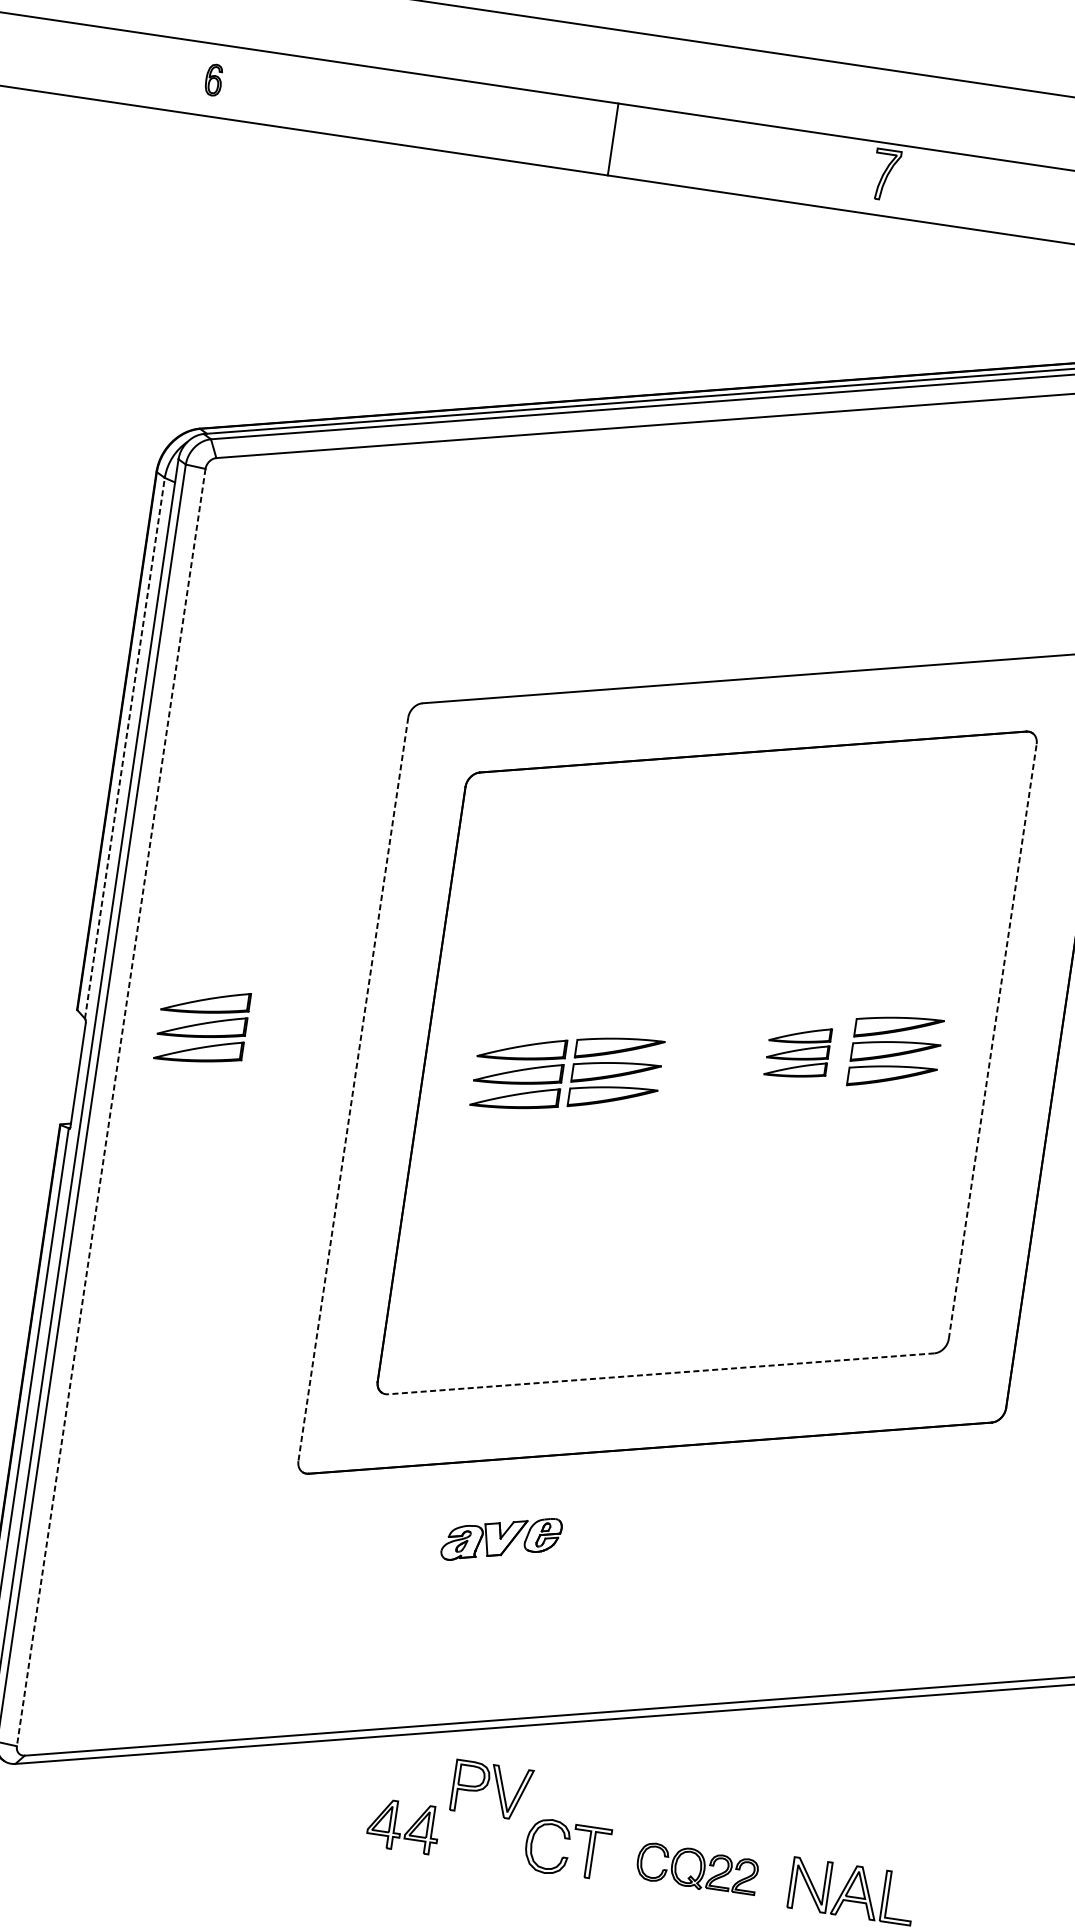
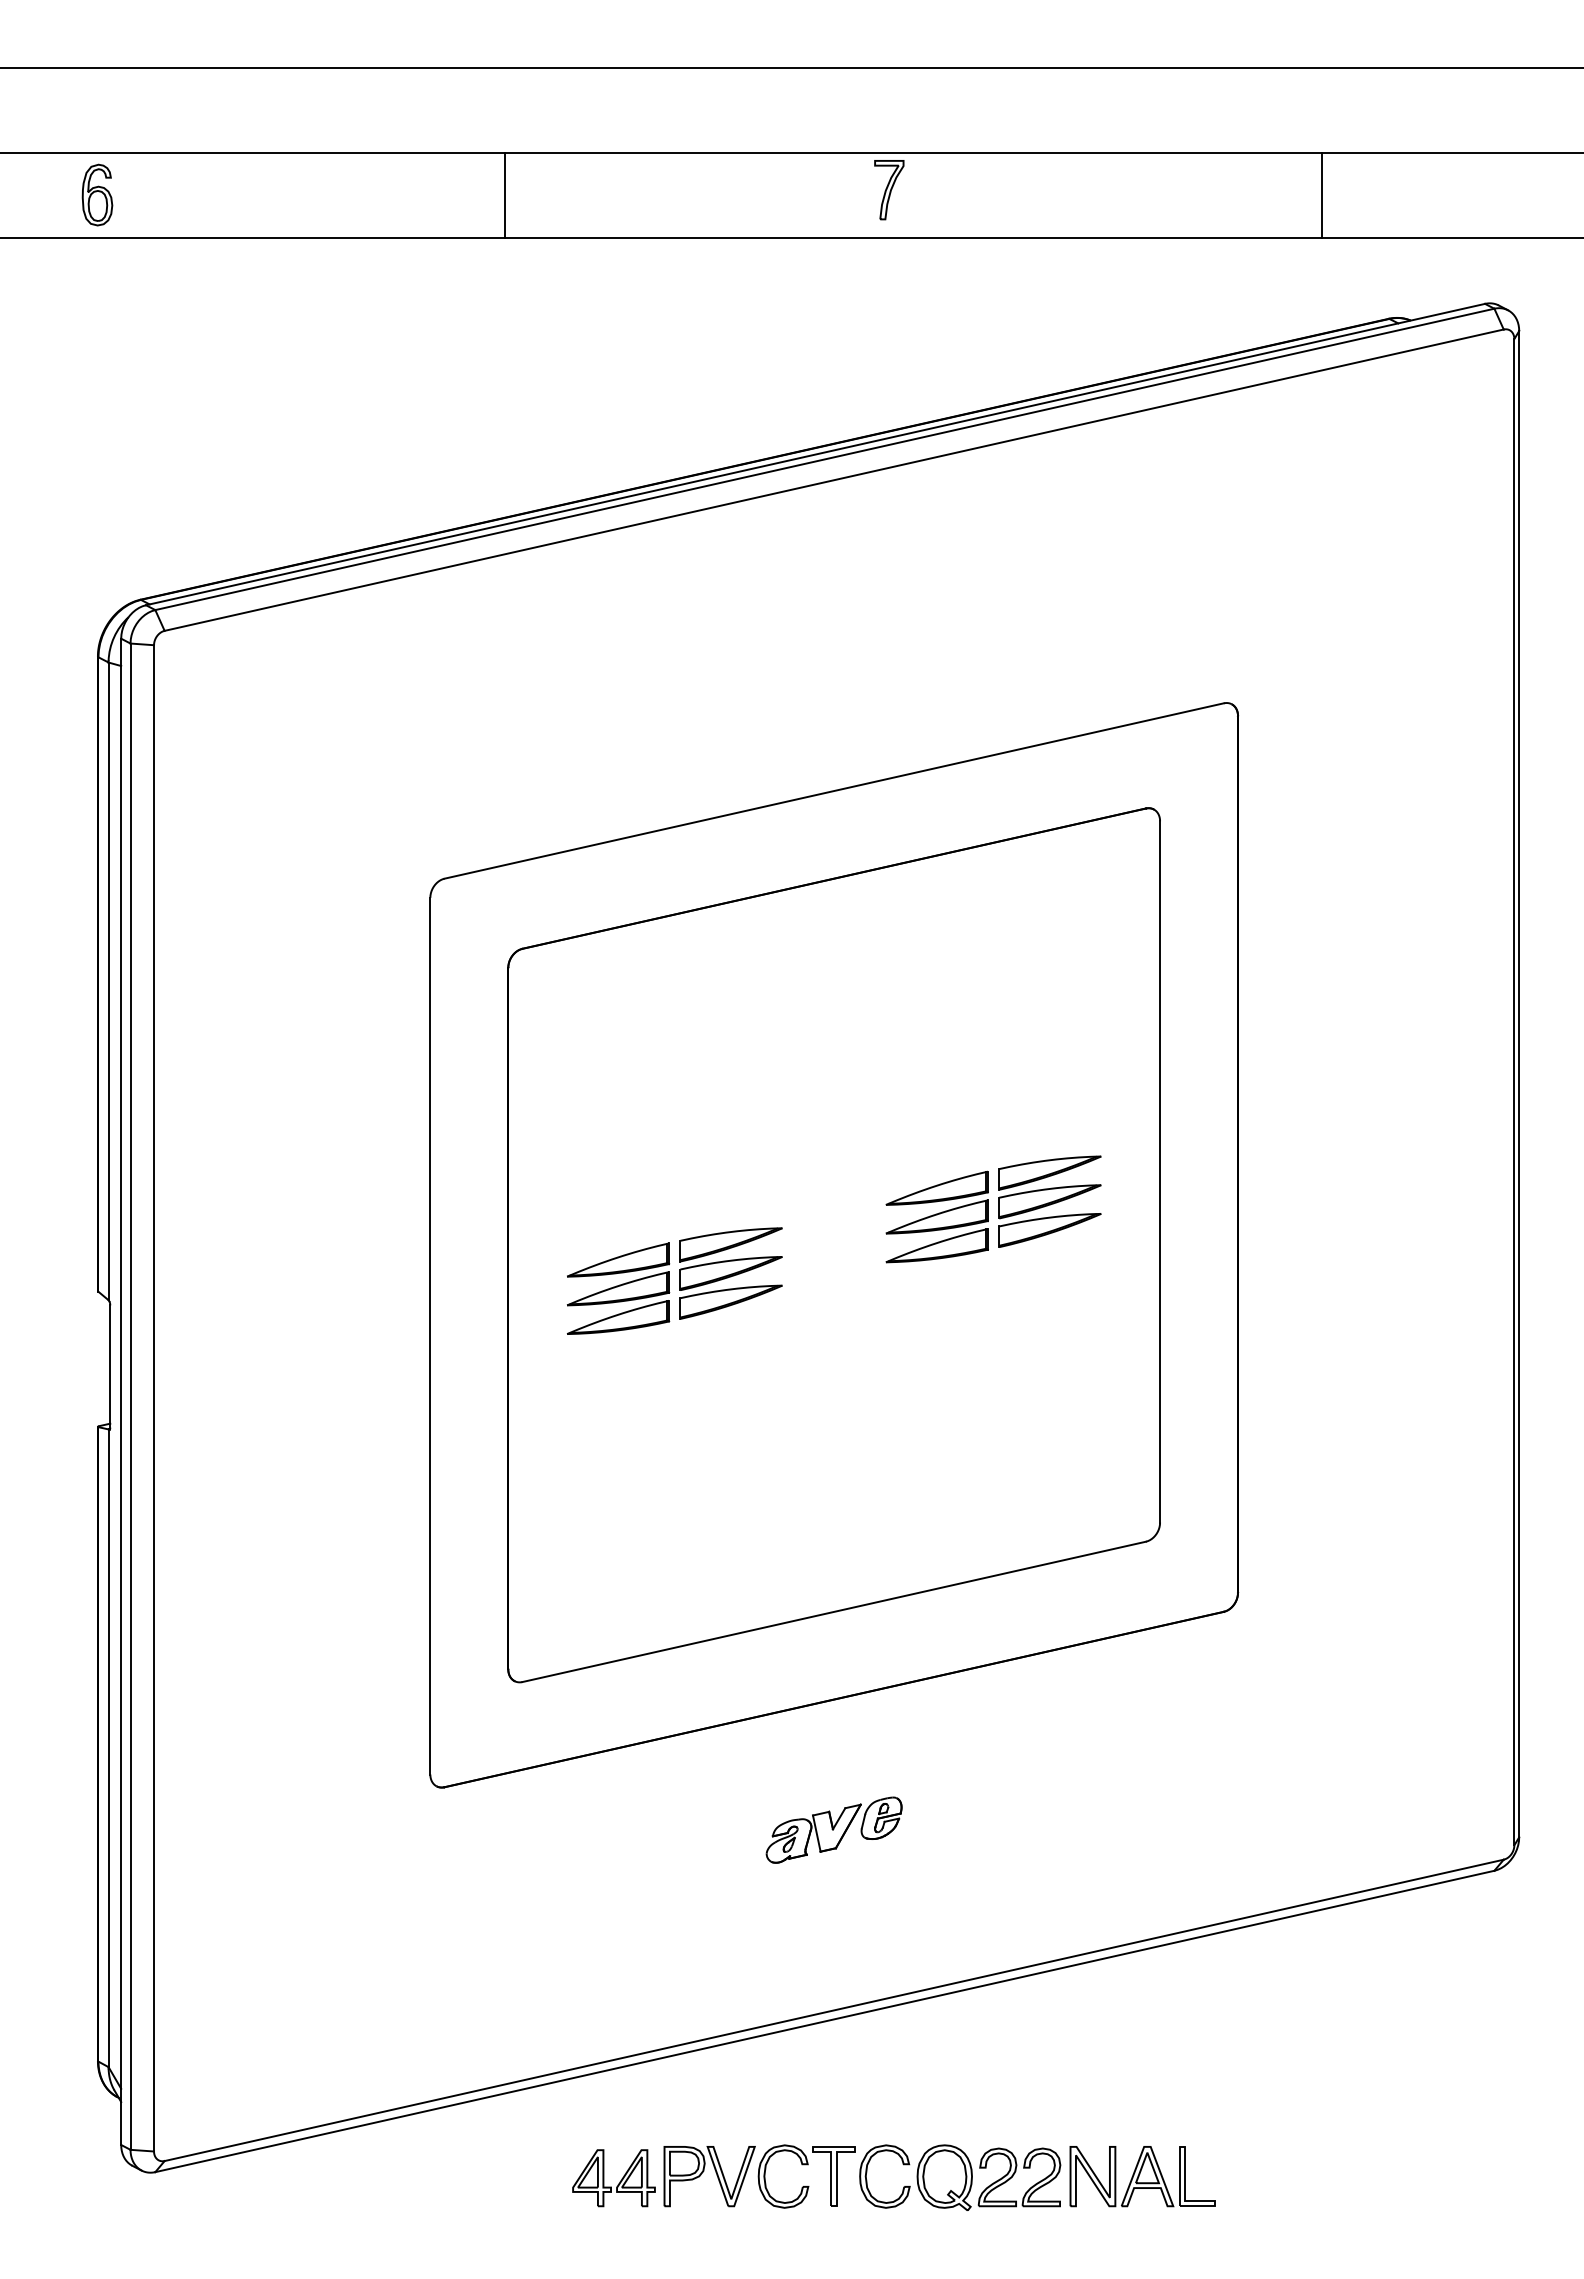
part: (214, 79) -> (97, 194), size x1.67
line: (613, 139) -> (505, 195), moved
line: (124, 748) -> (108, 981), dashed -> solid
part: (202, 1025) -> (245, 1288), removed
line: (993, 1041) -> (1160, 1171), dashed -> solid
part: (797, 1051) -> (936, 1216), size x1.43
line: (353, 1089) -> (430, 1336), dashed -> solid
line: (111, 1107) -> (154, 1398), dashed -> solid
line: (661, 1373) -> (834, 1611), dashed -> solid
part: (501, 1538) -> (833, 1829), moved
part: (488, 1785) -> (704, 2171), moved
part: (697, 1869) -> (960, 2177), size x1.43

